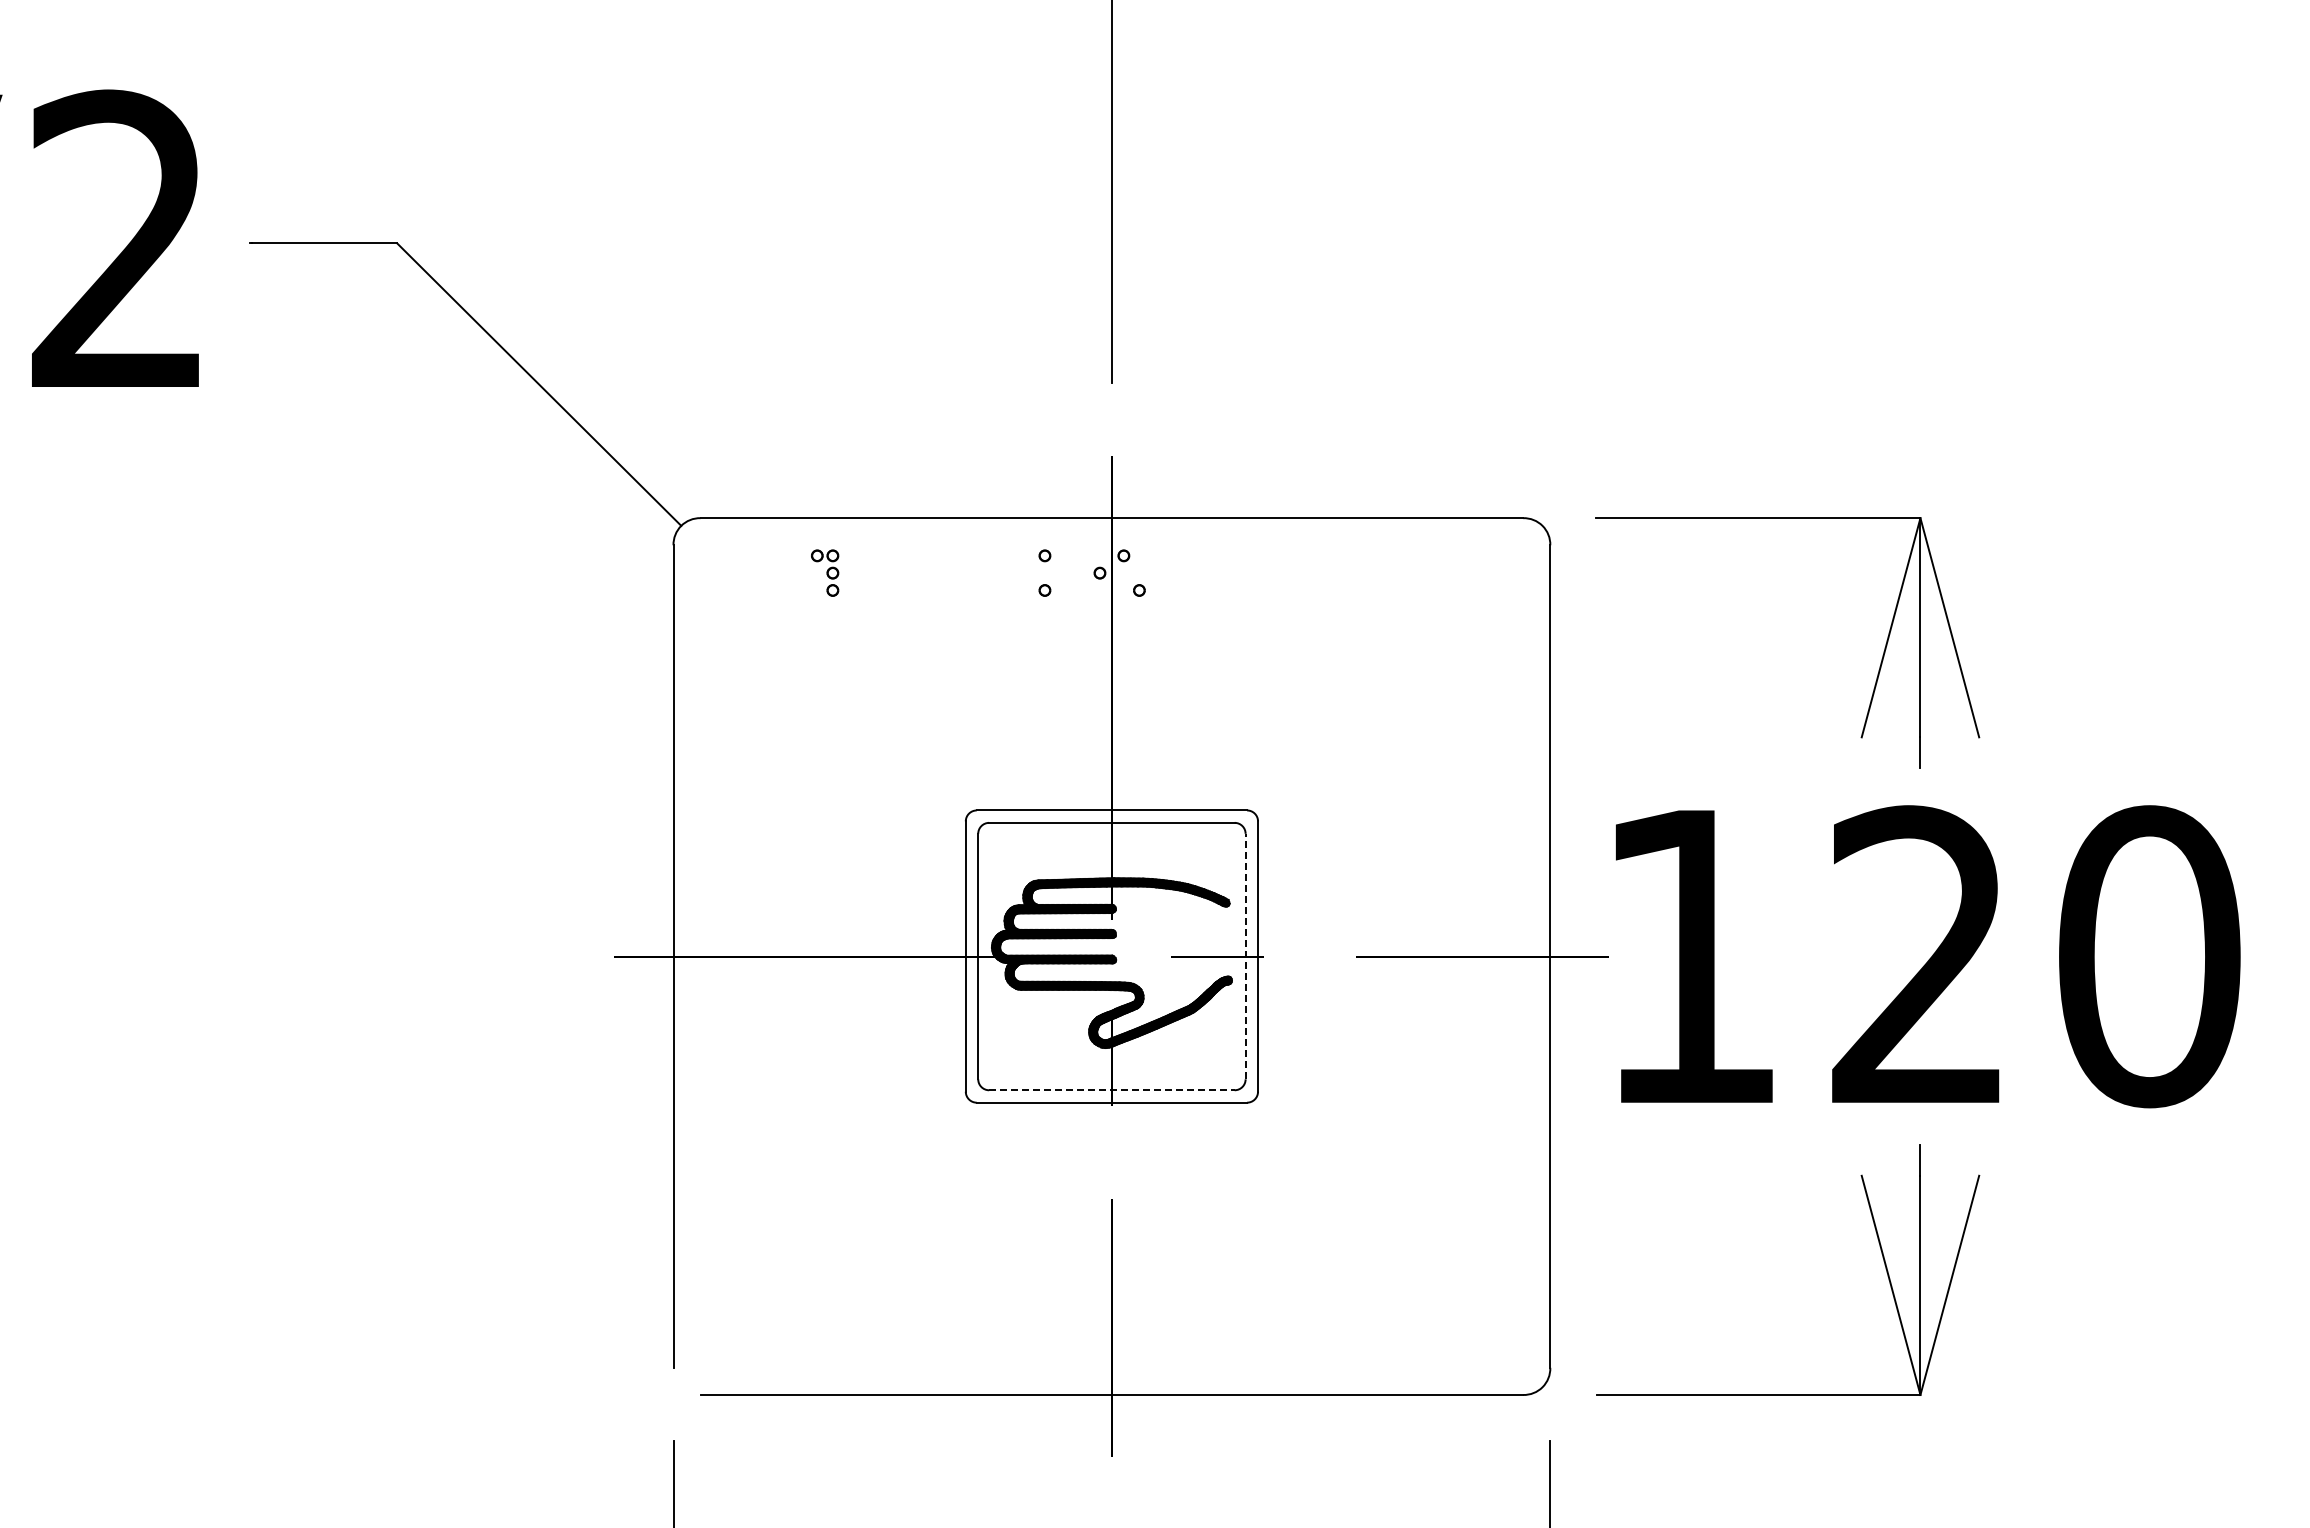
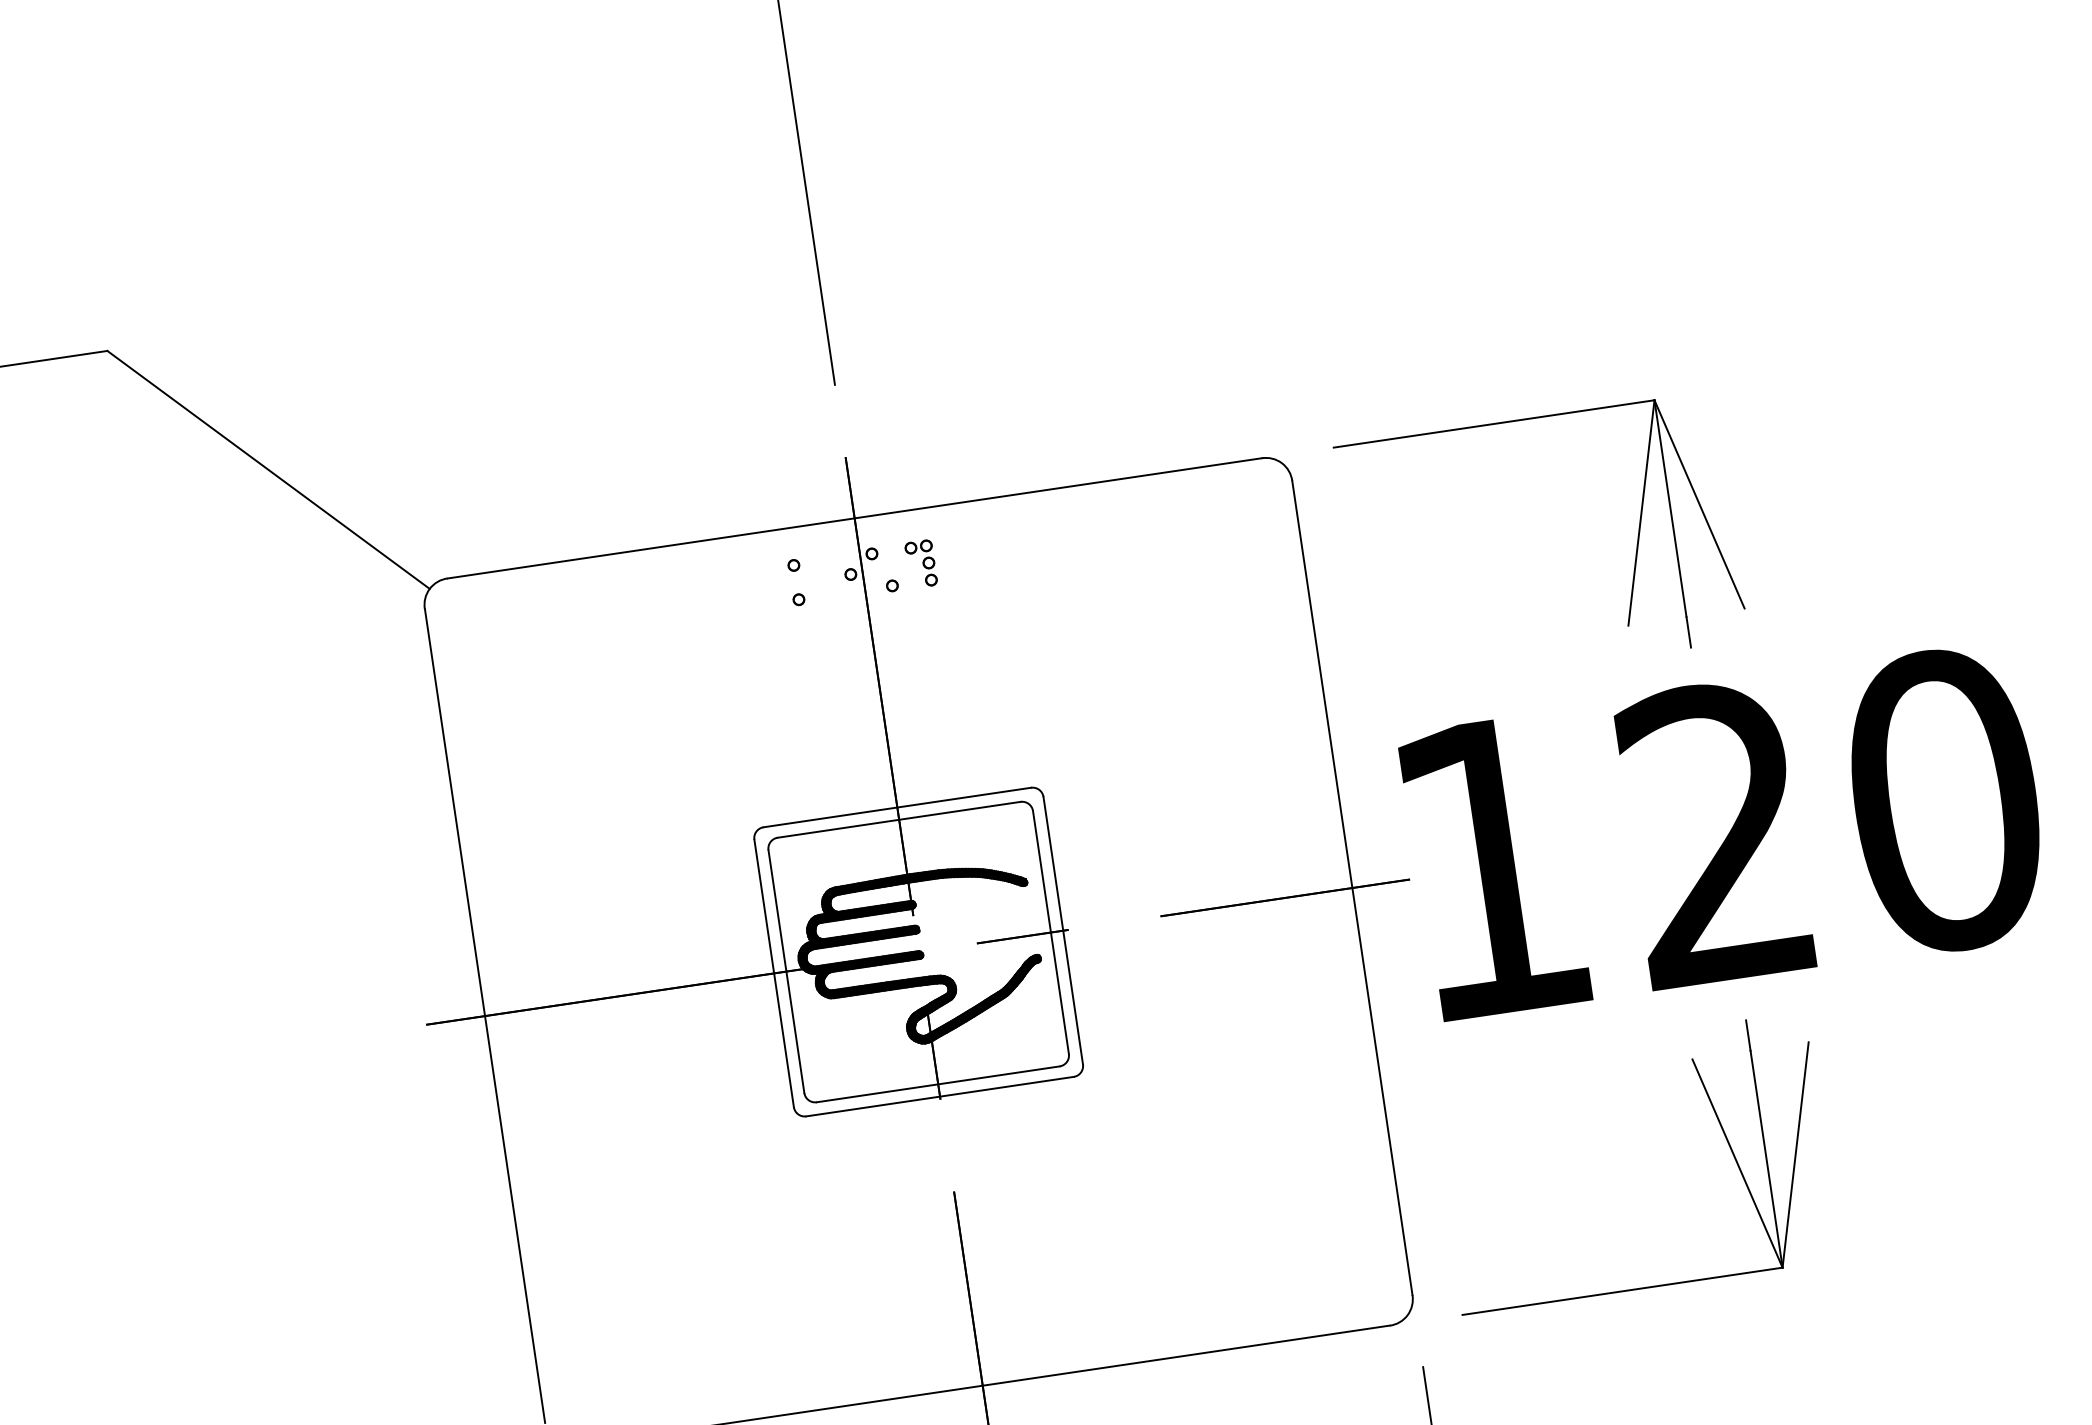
part: (825, 572) -> (921, 563), moved
line: (1245, 956) -> (1050, 932), dashed -> solid
line: (1111, 1090) -> (937, 1084), dashed -> solid

